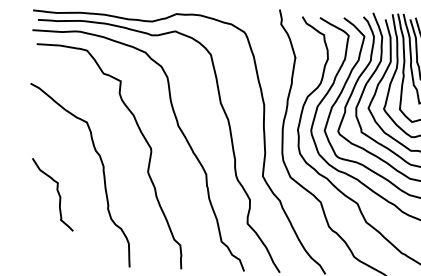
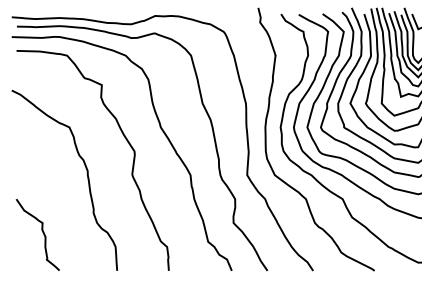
curve: (57, 192) -> (42, 232), moved

